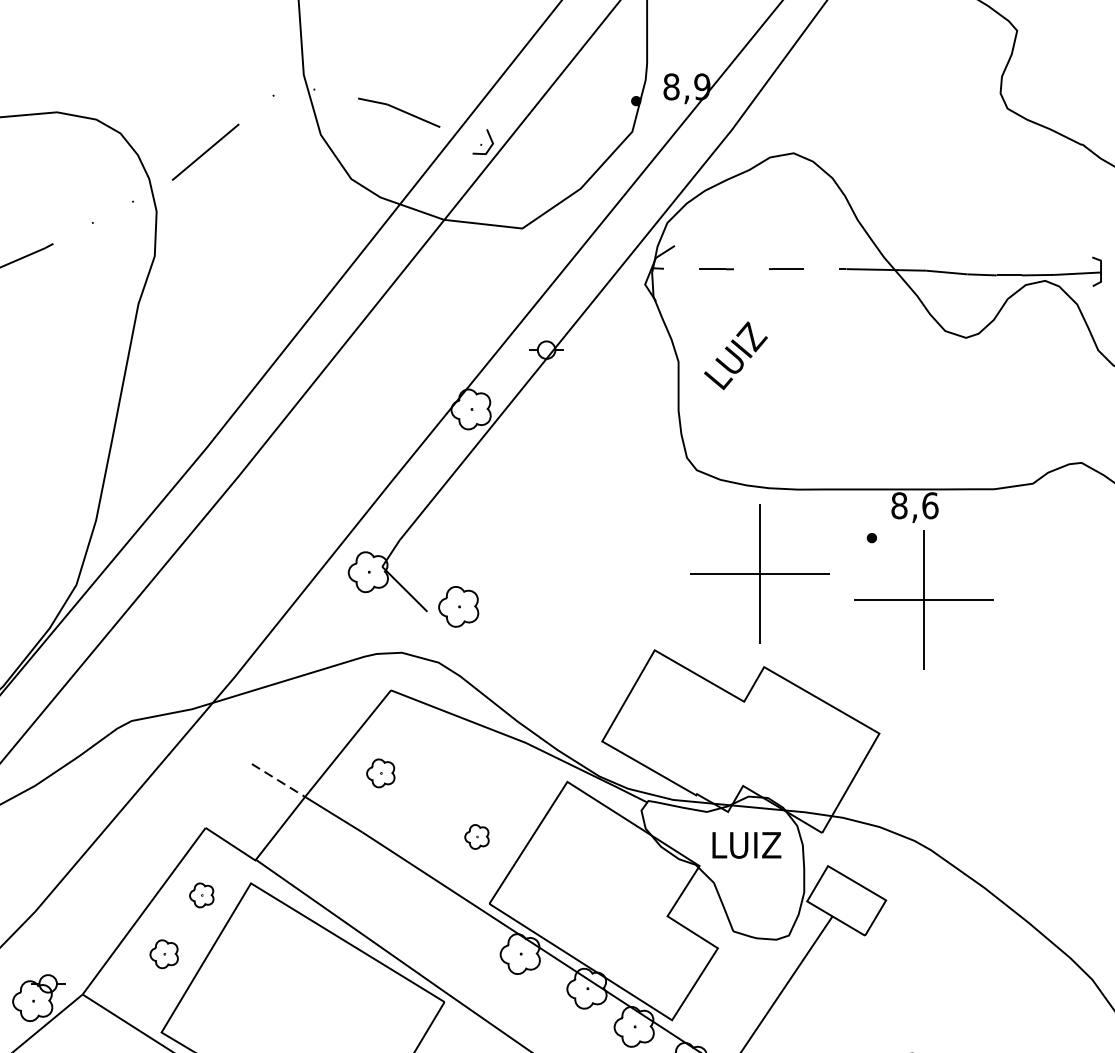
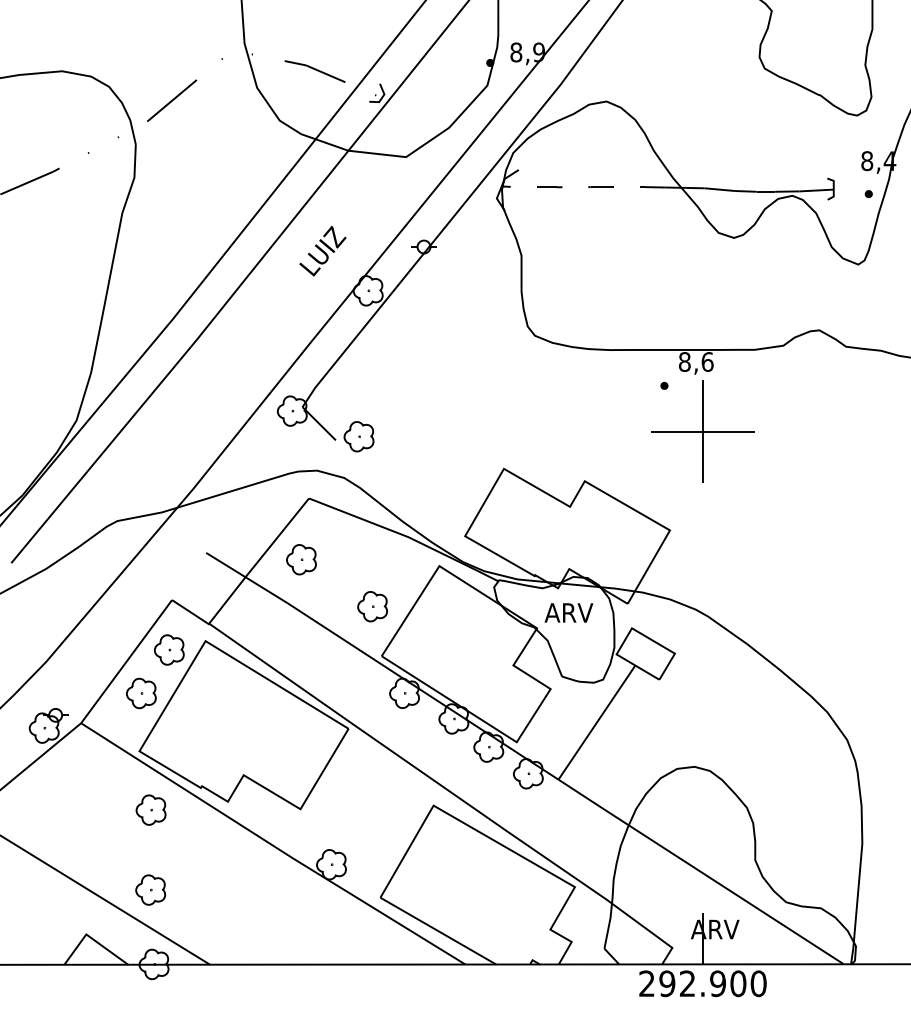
text: (735, 356) -> (322, 251), moved
part: (759, 574) -> (581, 412), removed
part: (380, 772) -> (301, 559), size x1.43
line: (279, 781) -> (226, 565), dashed -> solid
part: (476, 836) -> (372, 606), size x1.67
text: (744, 844) -> (570, 612), LUIZ -> ARV
part: (200, 894) -> (168, 649), size x1.67
part: (164, 954) -> (141, 693), size x1.43

